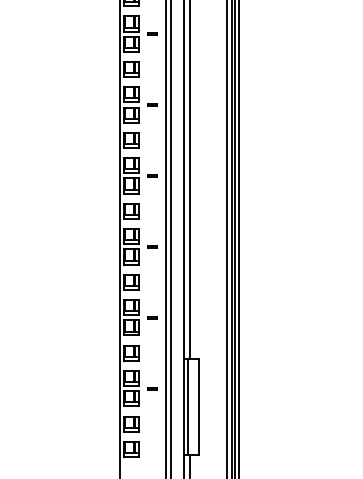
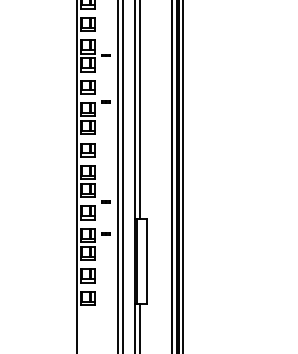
part: (152, 246) -> (106, 101), moved
part: (152, 317) -> (106, 201), moved
part: (152, 388) -> (106, 233), moved

